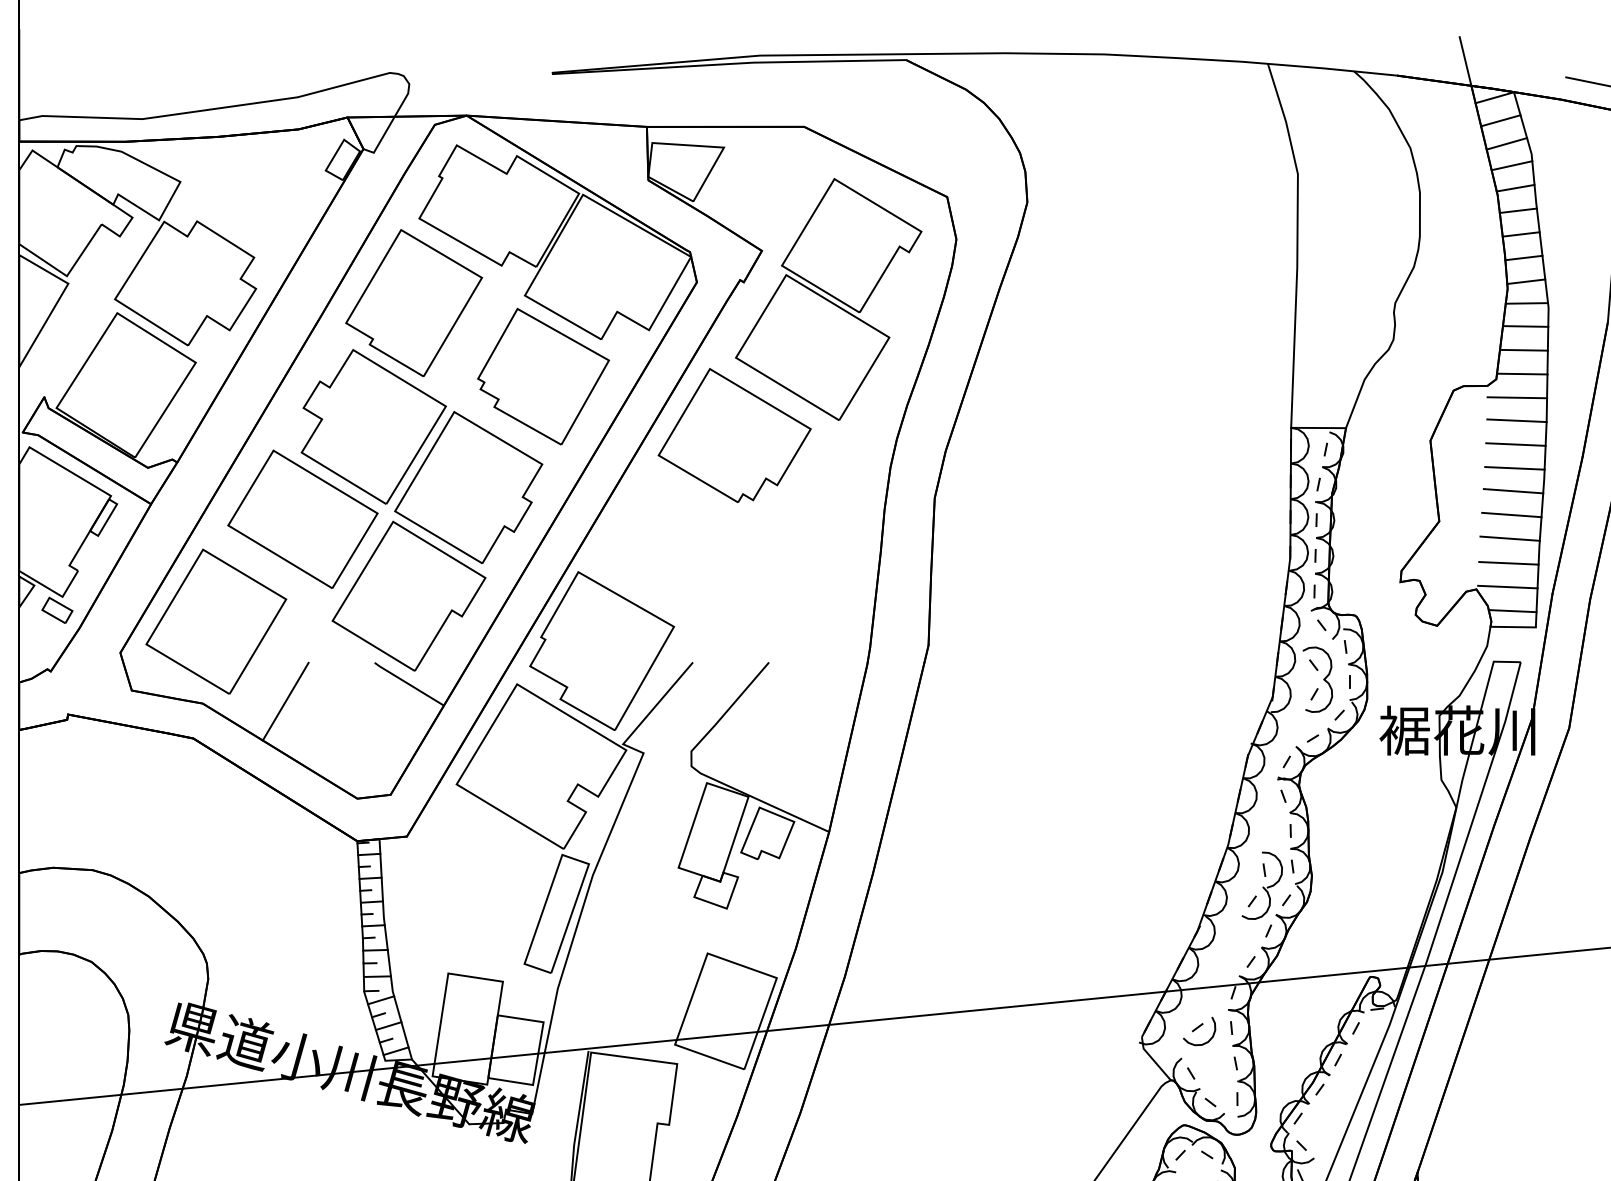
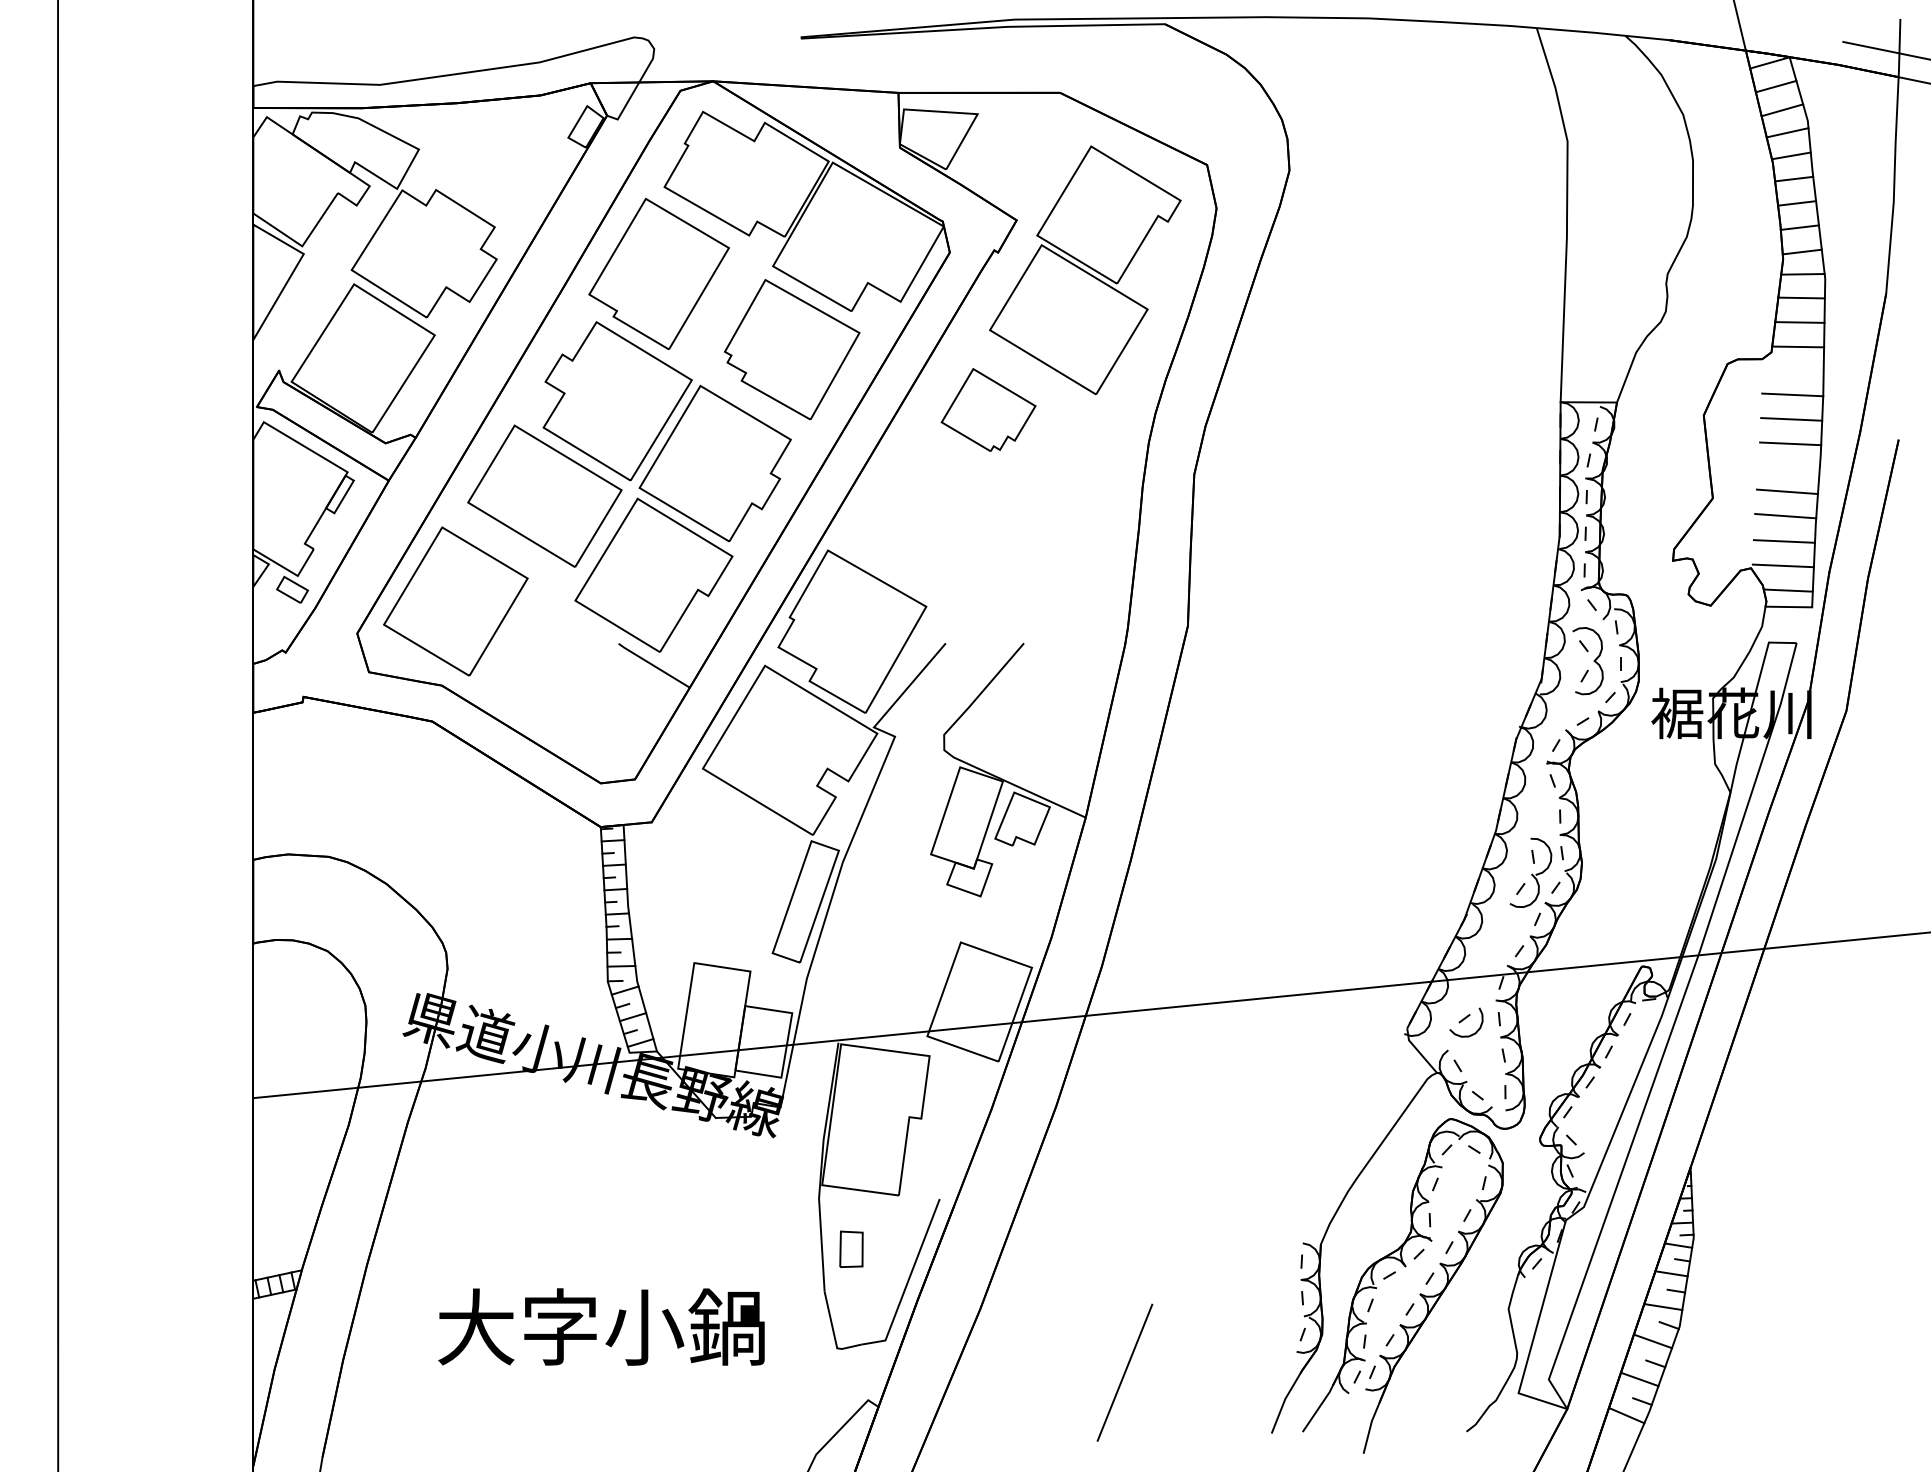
line: (1516, 396) -> (1792, 370), removed
part: (734, 434) -> (988, 409), size x0.6
line: (1512, 491) -> (1788, 467), removed
line: (285, 701) -> (526, 683), removed

